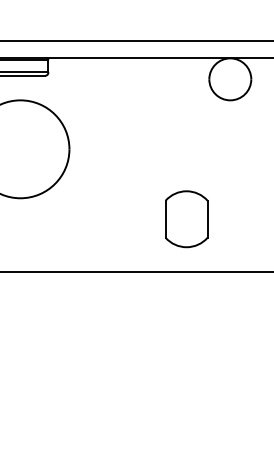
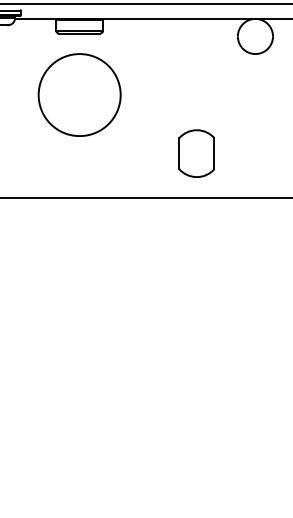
part: (186, 219) -> (196, 153), moved

